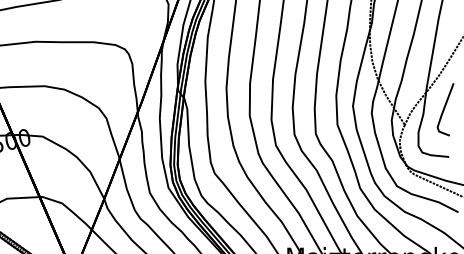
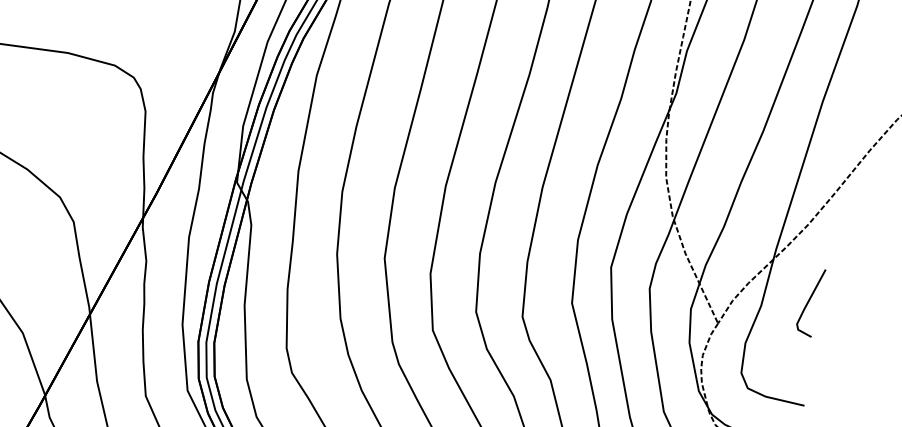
part: (445, 109) -> (810, 301), size x0.6

